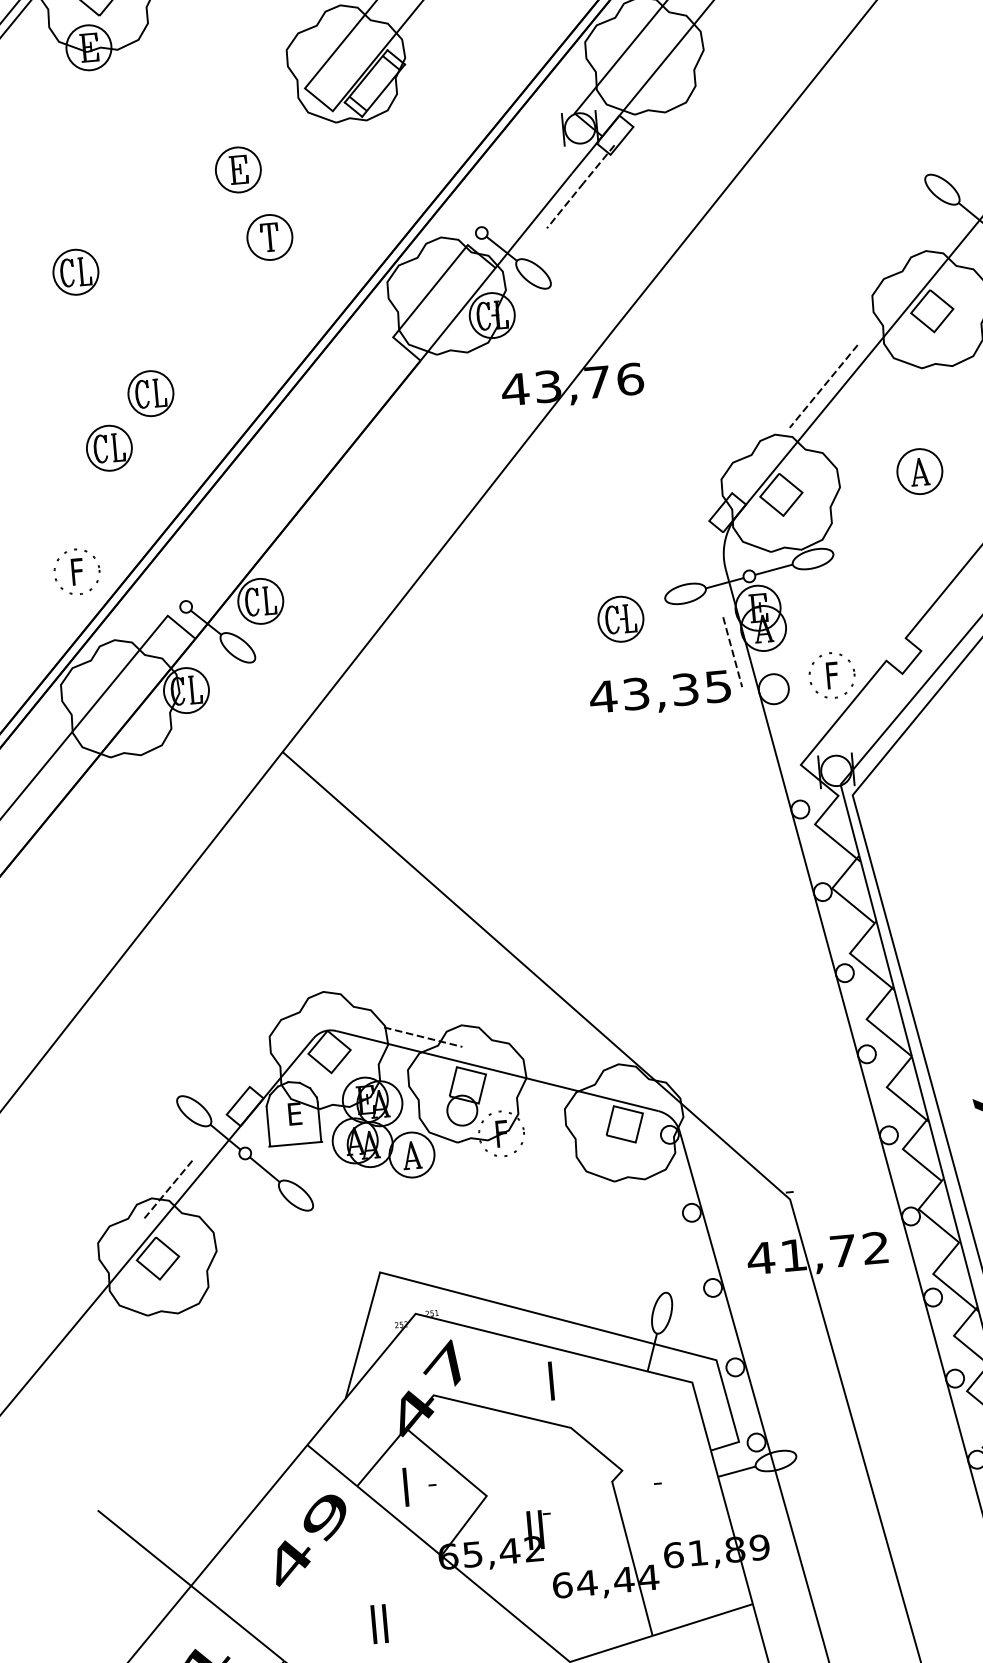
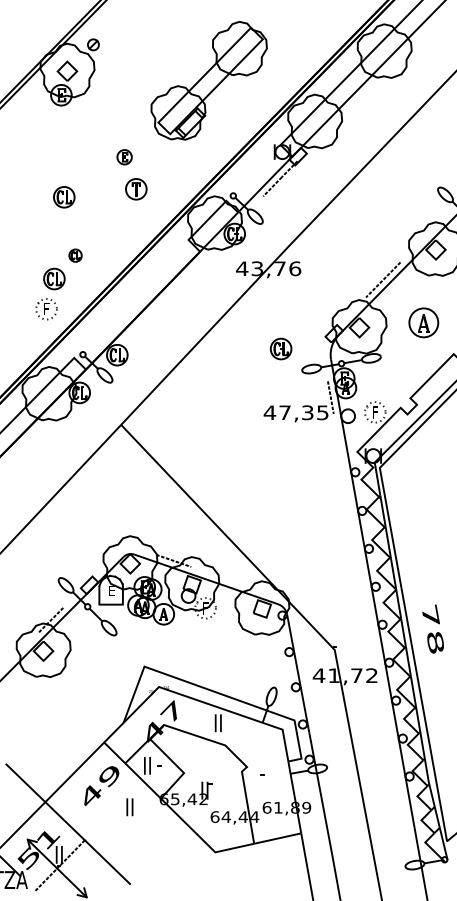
part: (238, 170) -> (124, 157), size x0.7
part: (76, 272) -> (64, 197), moved
part: (150, 392) -> (75, 255), size x0.6
part: (919, 471) -> (423, 322), size x1.4
part: (76, 572) -> (46, 309), moved
part: (619, 618) -> (280, 348), moved
text: (634, 693) -> (284, 412), 43,35 -> 47,35
text: (549, 1381) -> (217, 723), I -> II
text: (405, 1486) -> (147, 765), I -> II
text: (378, 1624) -> (129, 807), moved

